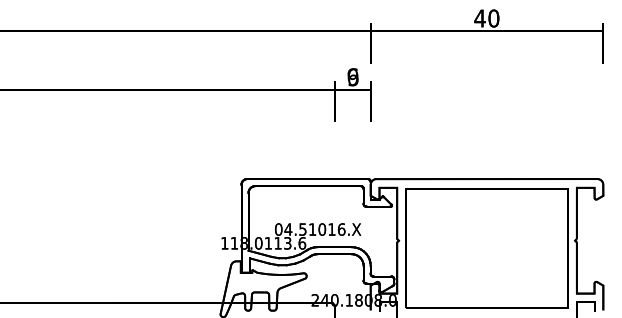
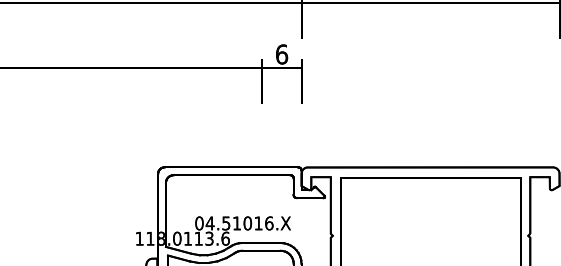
text: (352, 77) -> (281, 54), 9 -> 6

